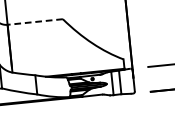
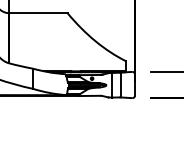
line: (34, 22) -> (37, 13), dashed -> solid

